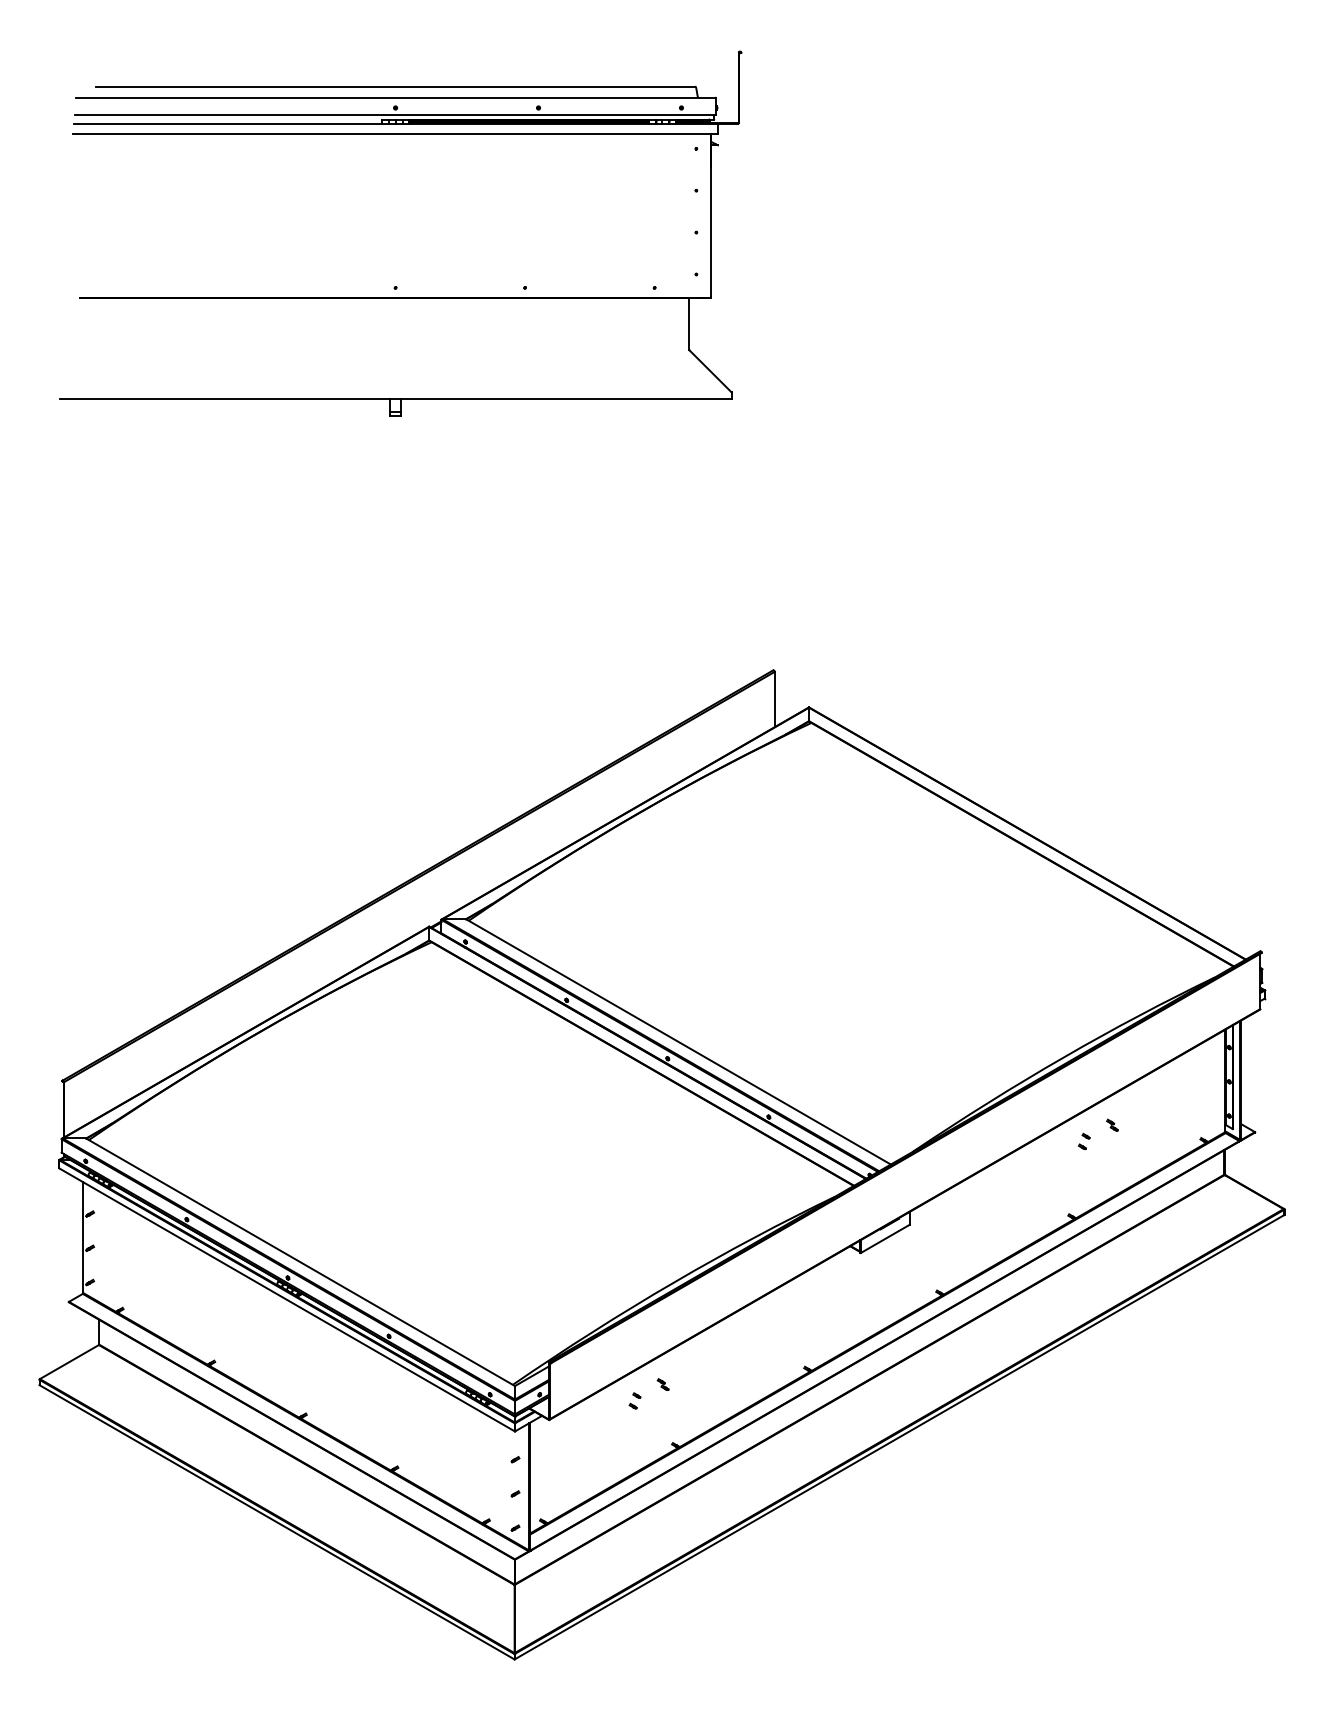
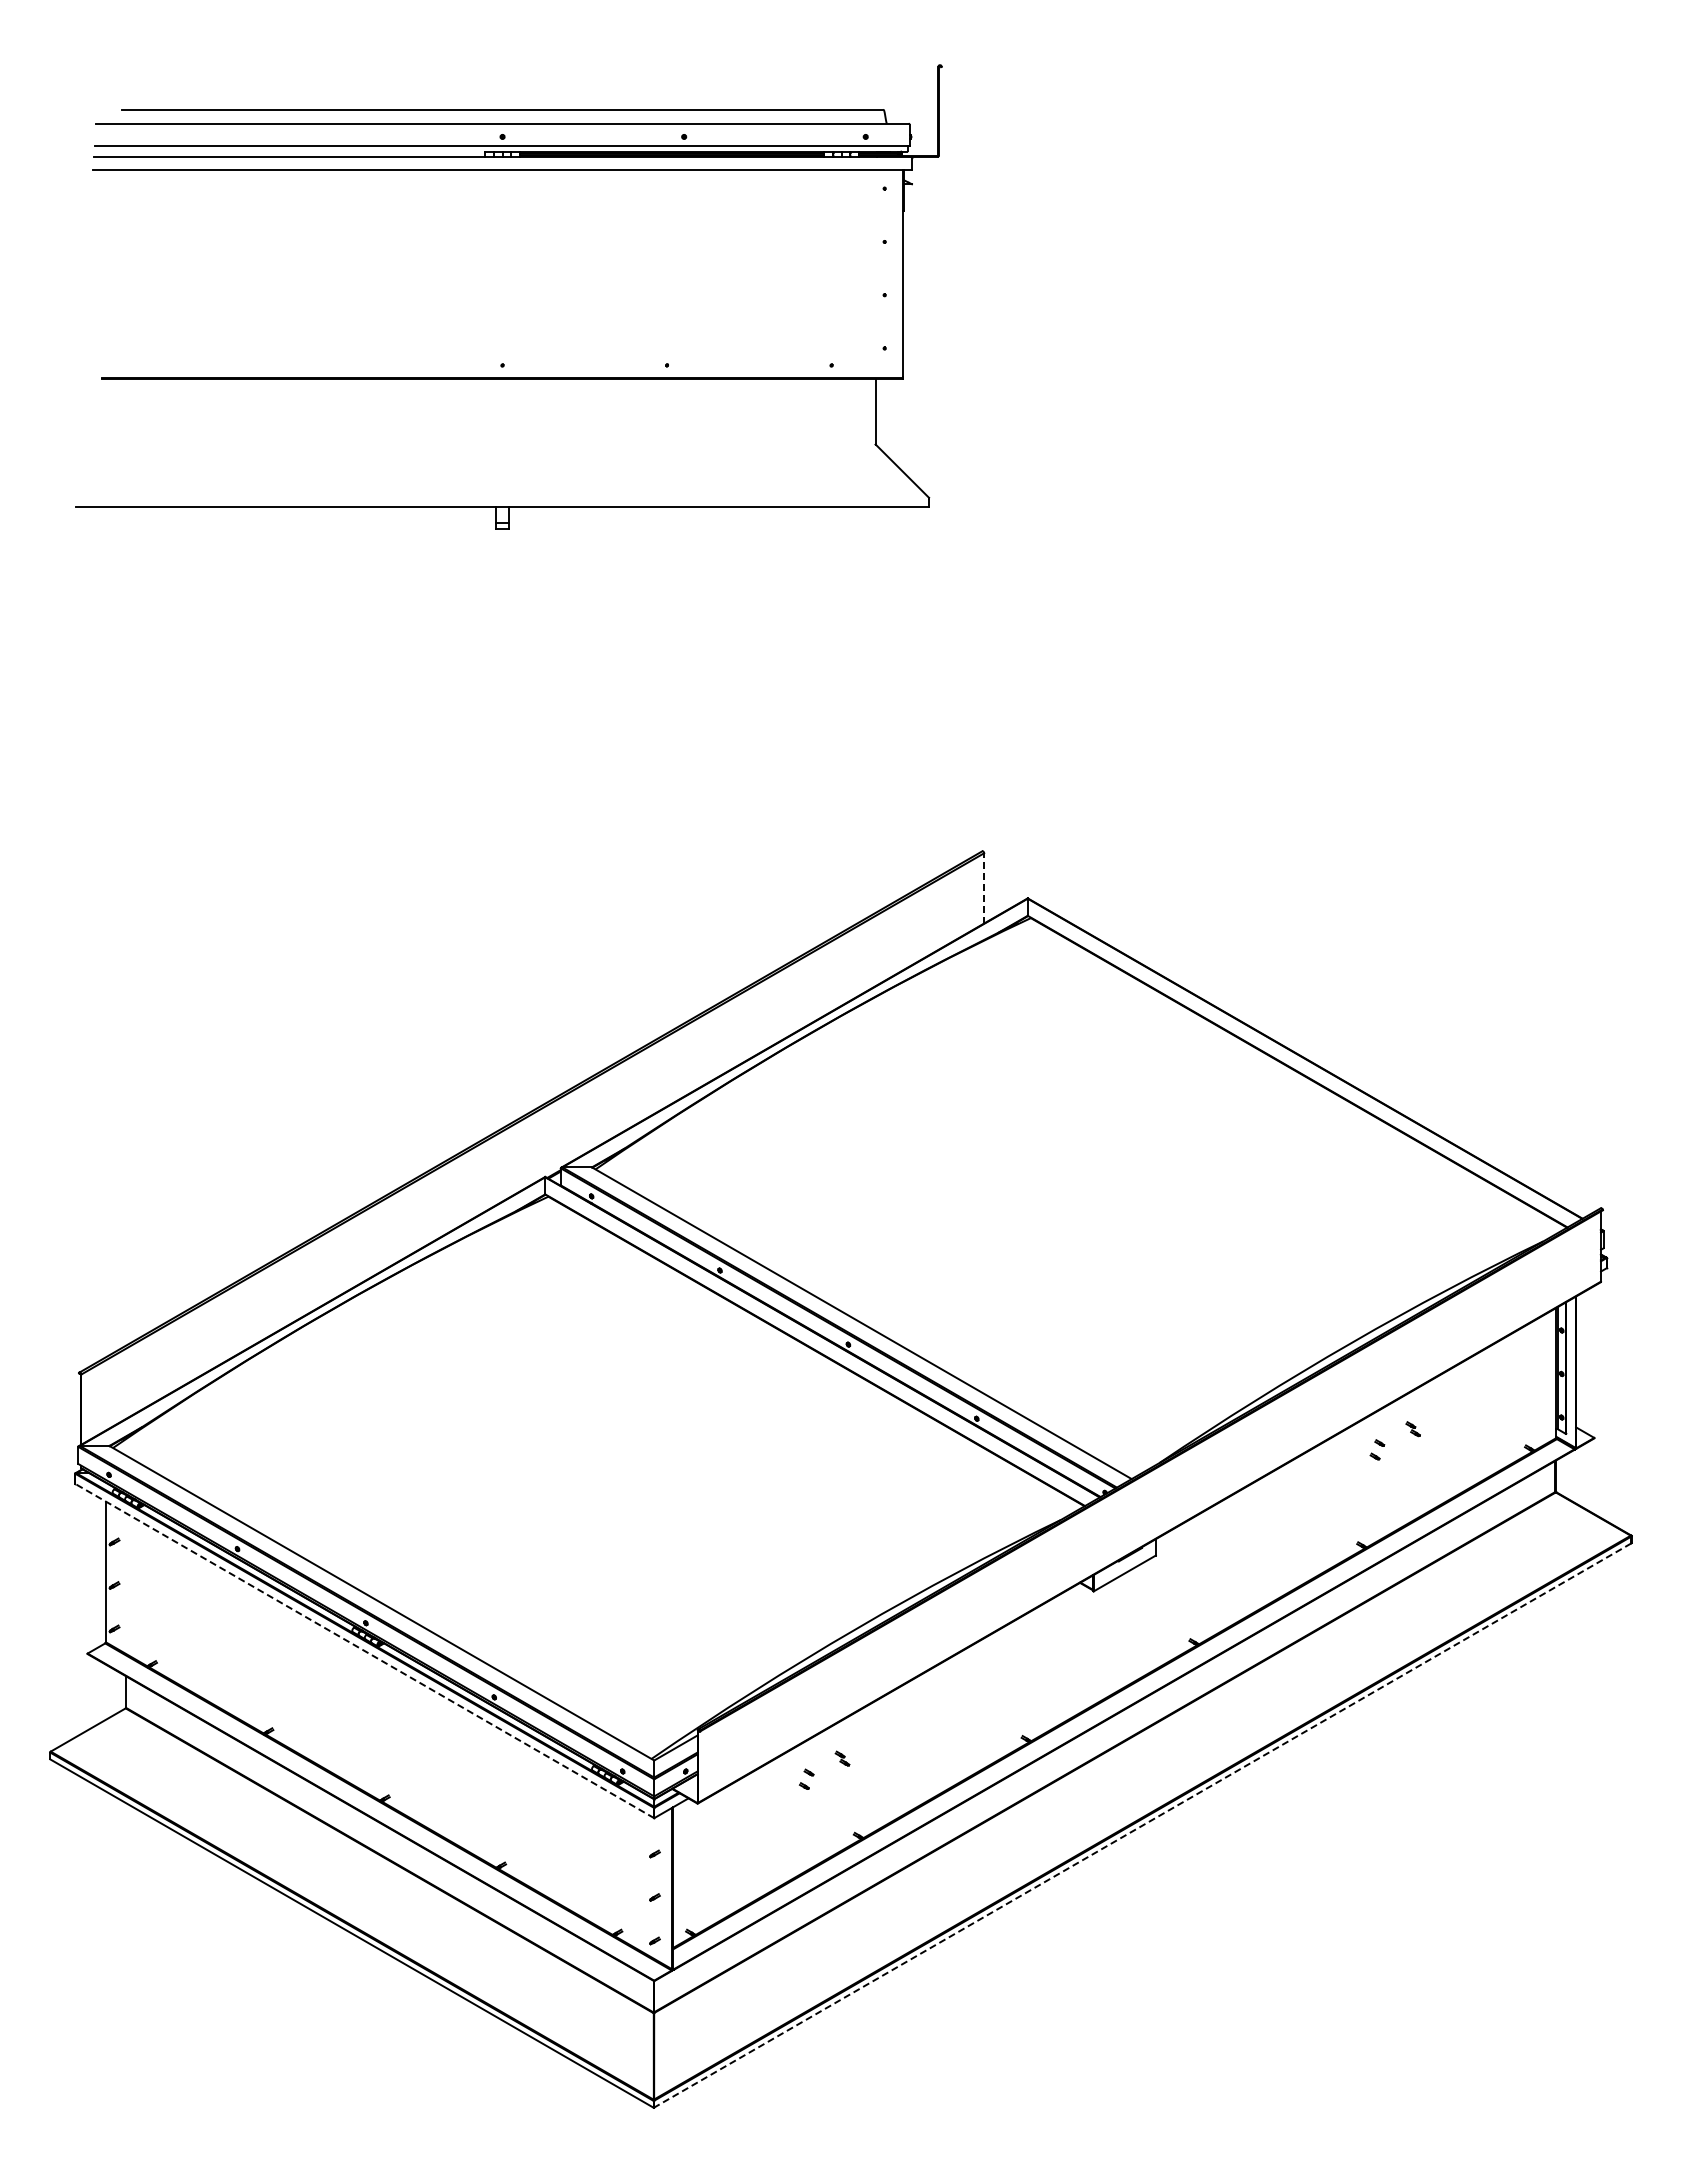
line: (774, 698) -> (984, 887), solid -> dashed
line: (286, 1299) -> (364, 1650), solid -> dashed
line: (899, 1437) -> (1142, 1825), solid -> dashed

